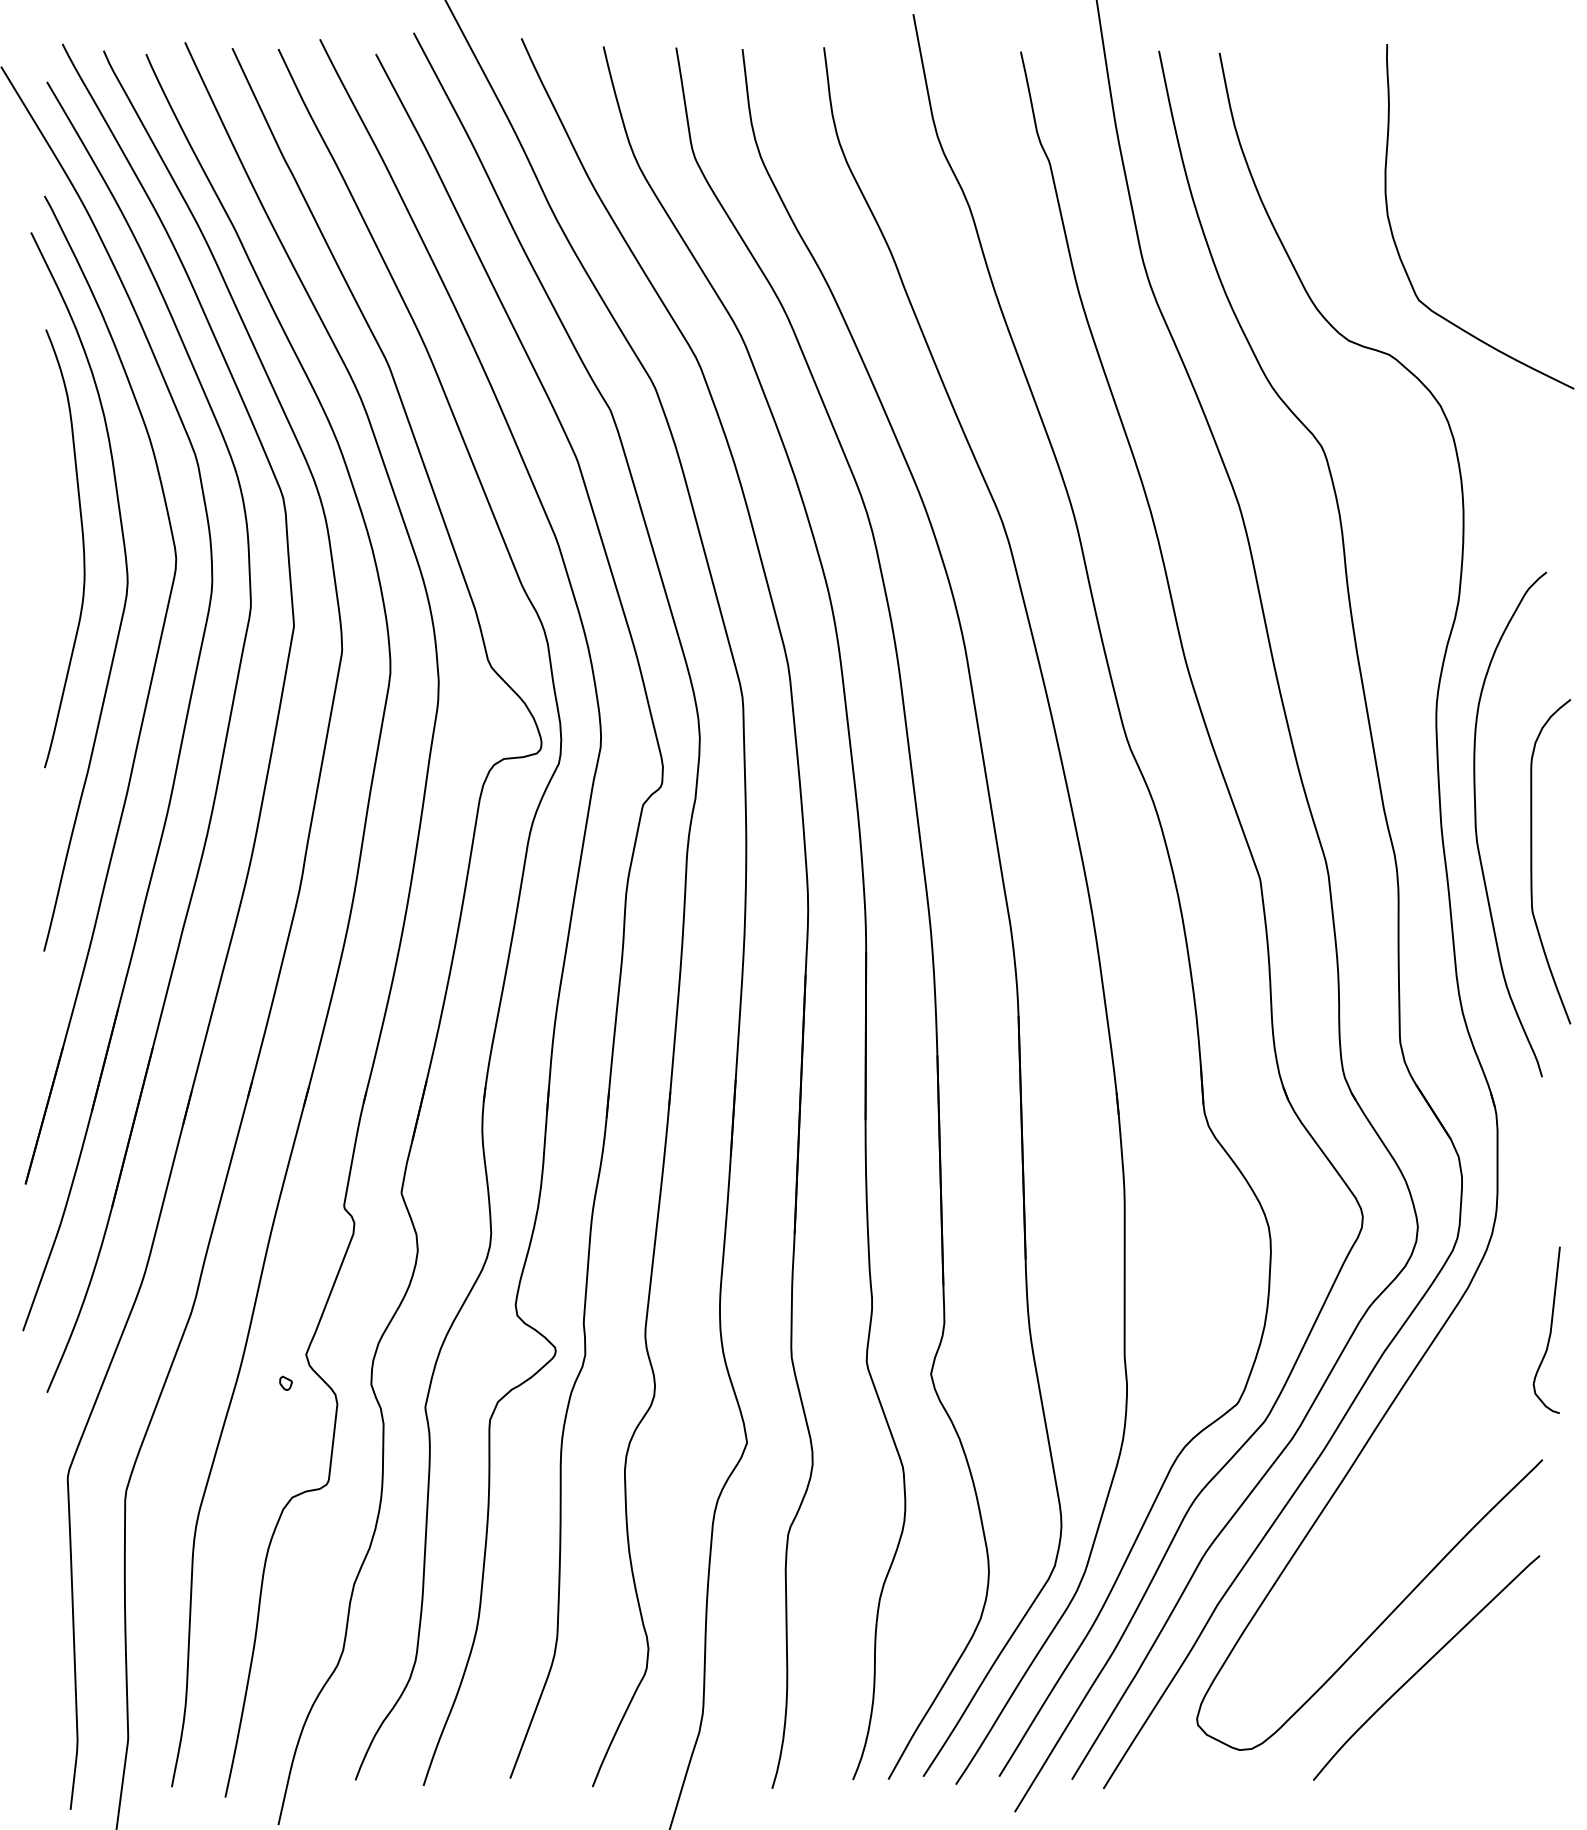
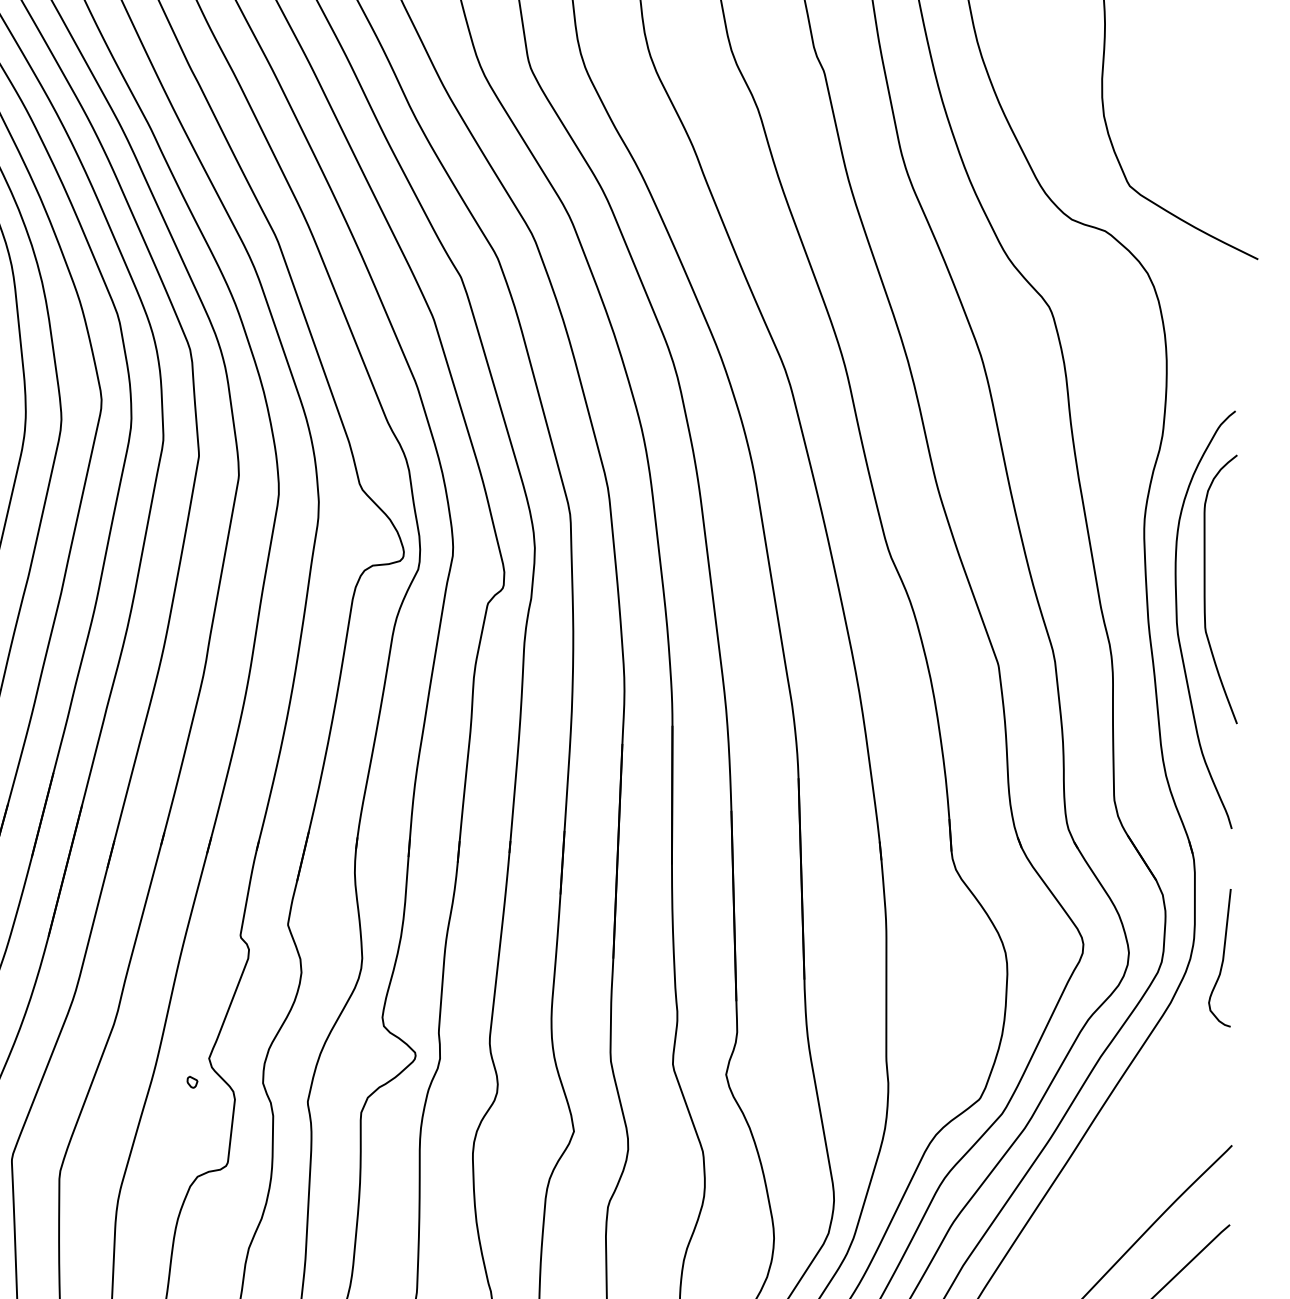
curve: (1532, 861) -> (1205, 589), moved
curve: (1549, 1331) -> (1222, 959), moved

